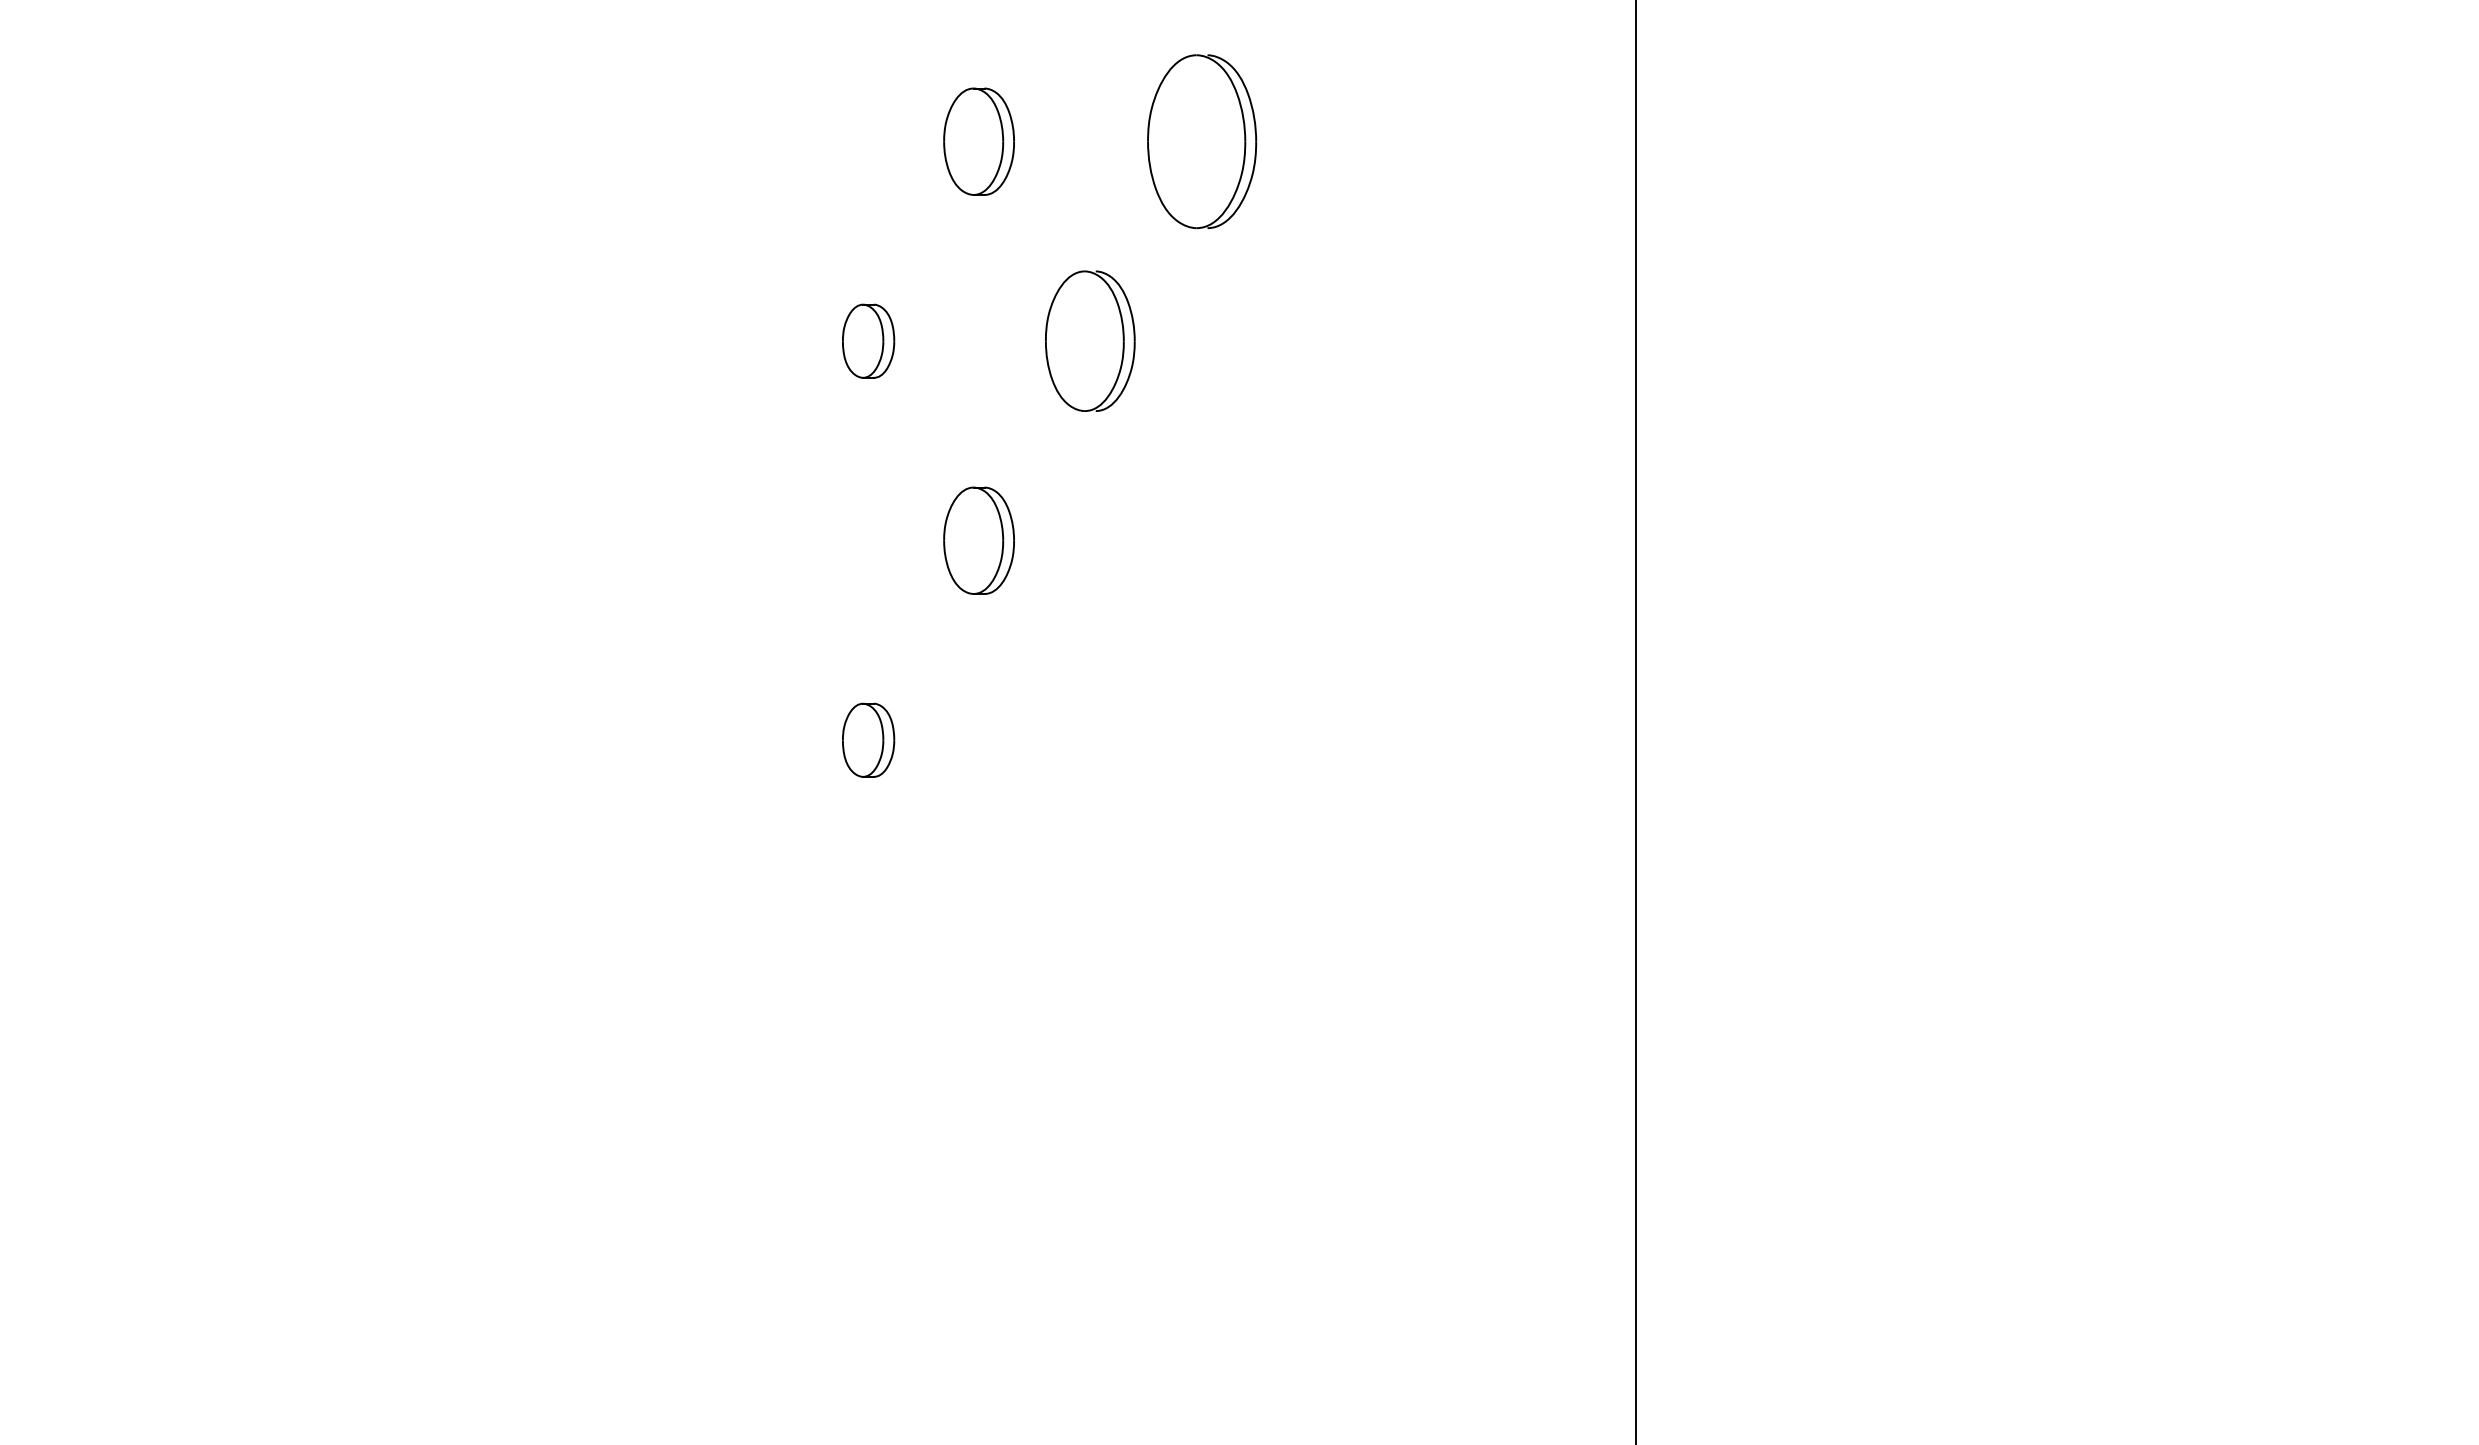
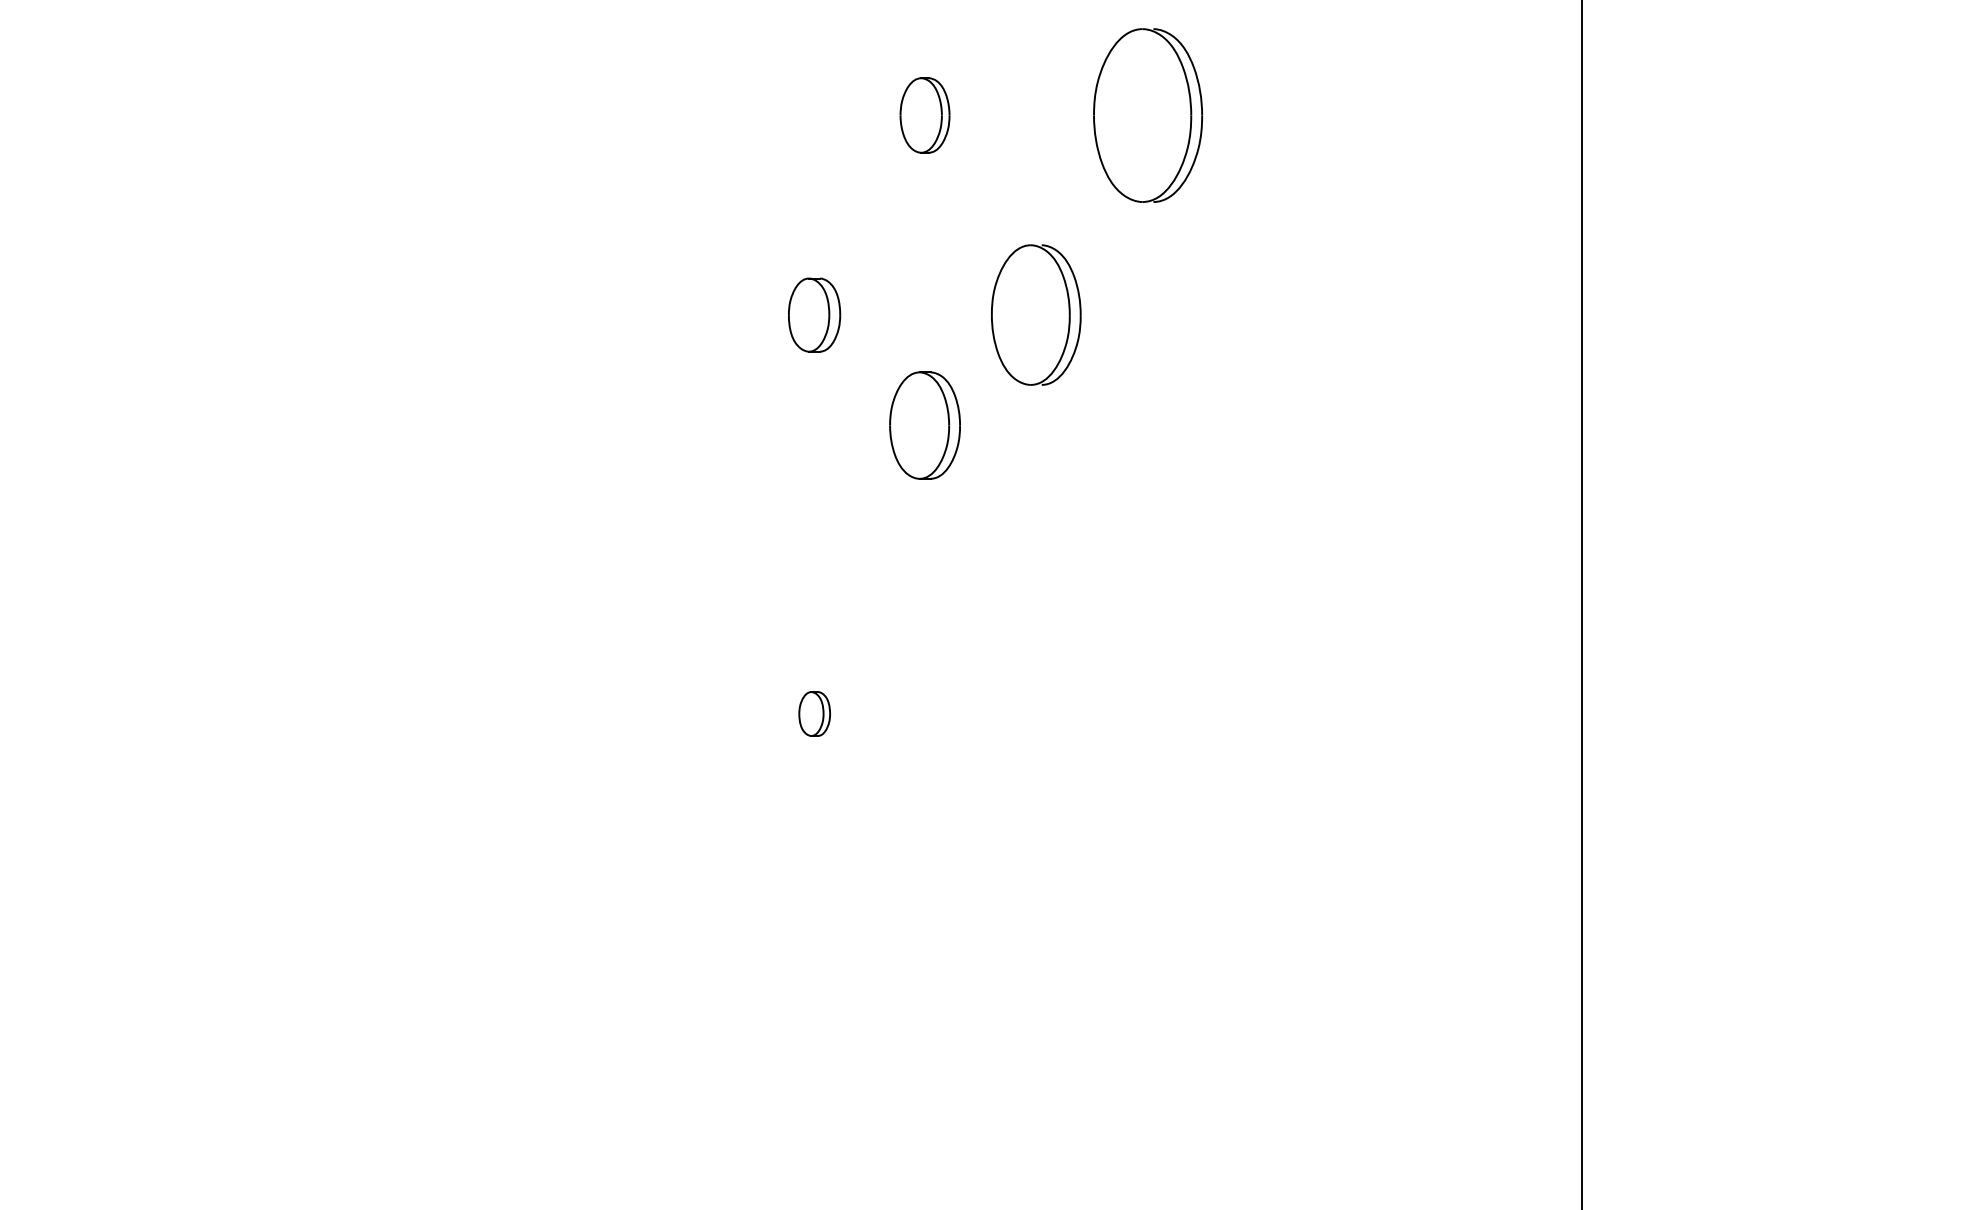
part: (978, 141) -> (924, 115), size x0.7
part: (978, 540) -> (924, 425), moved
part: (868, 739) -> (814, 713), size x0.6

